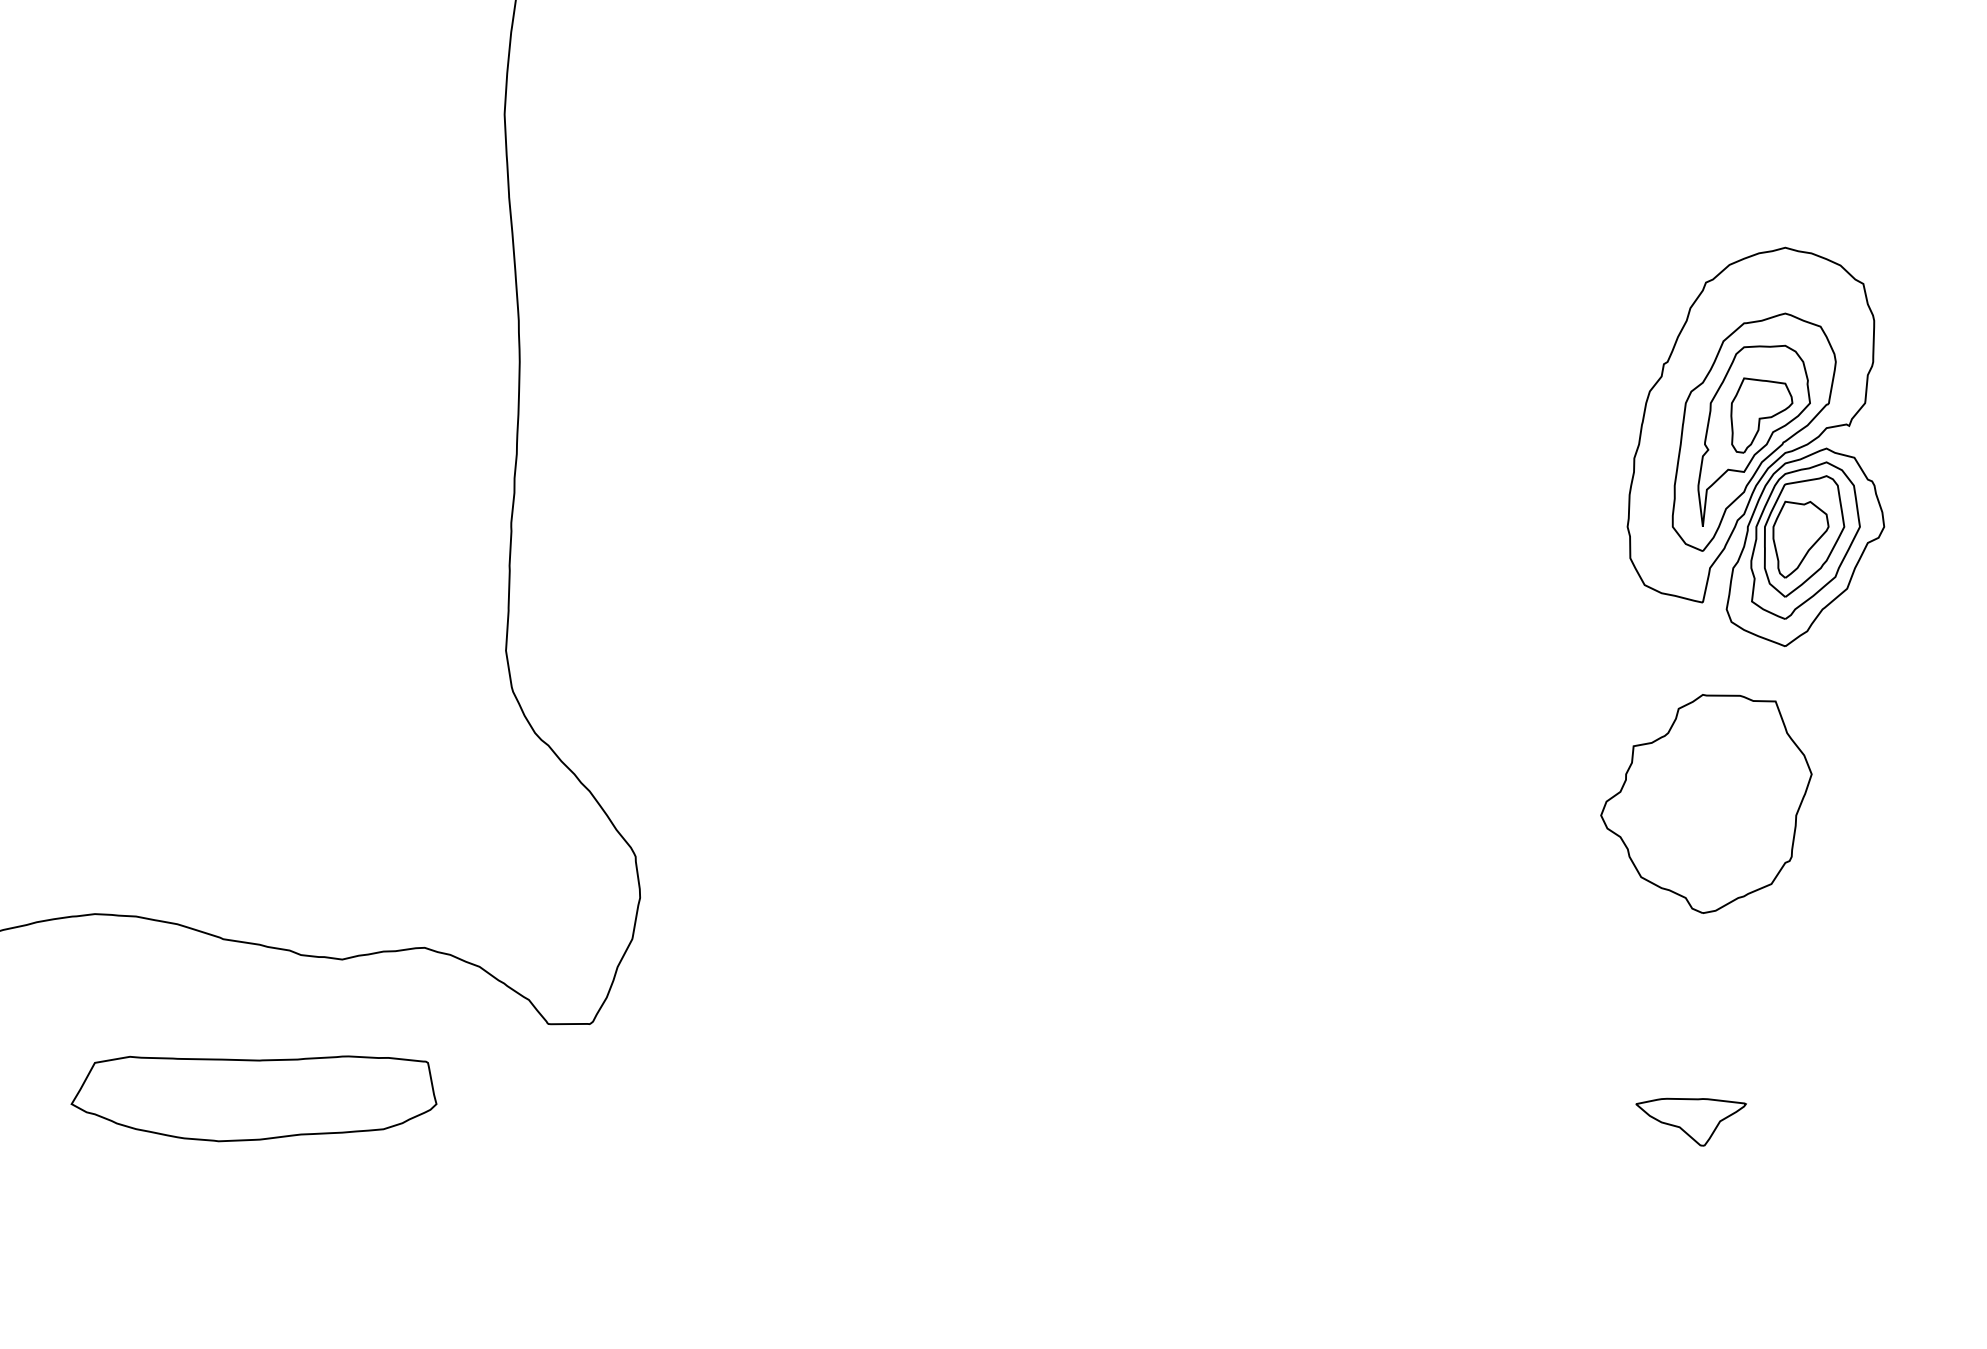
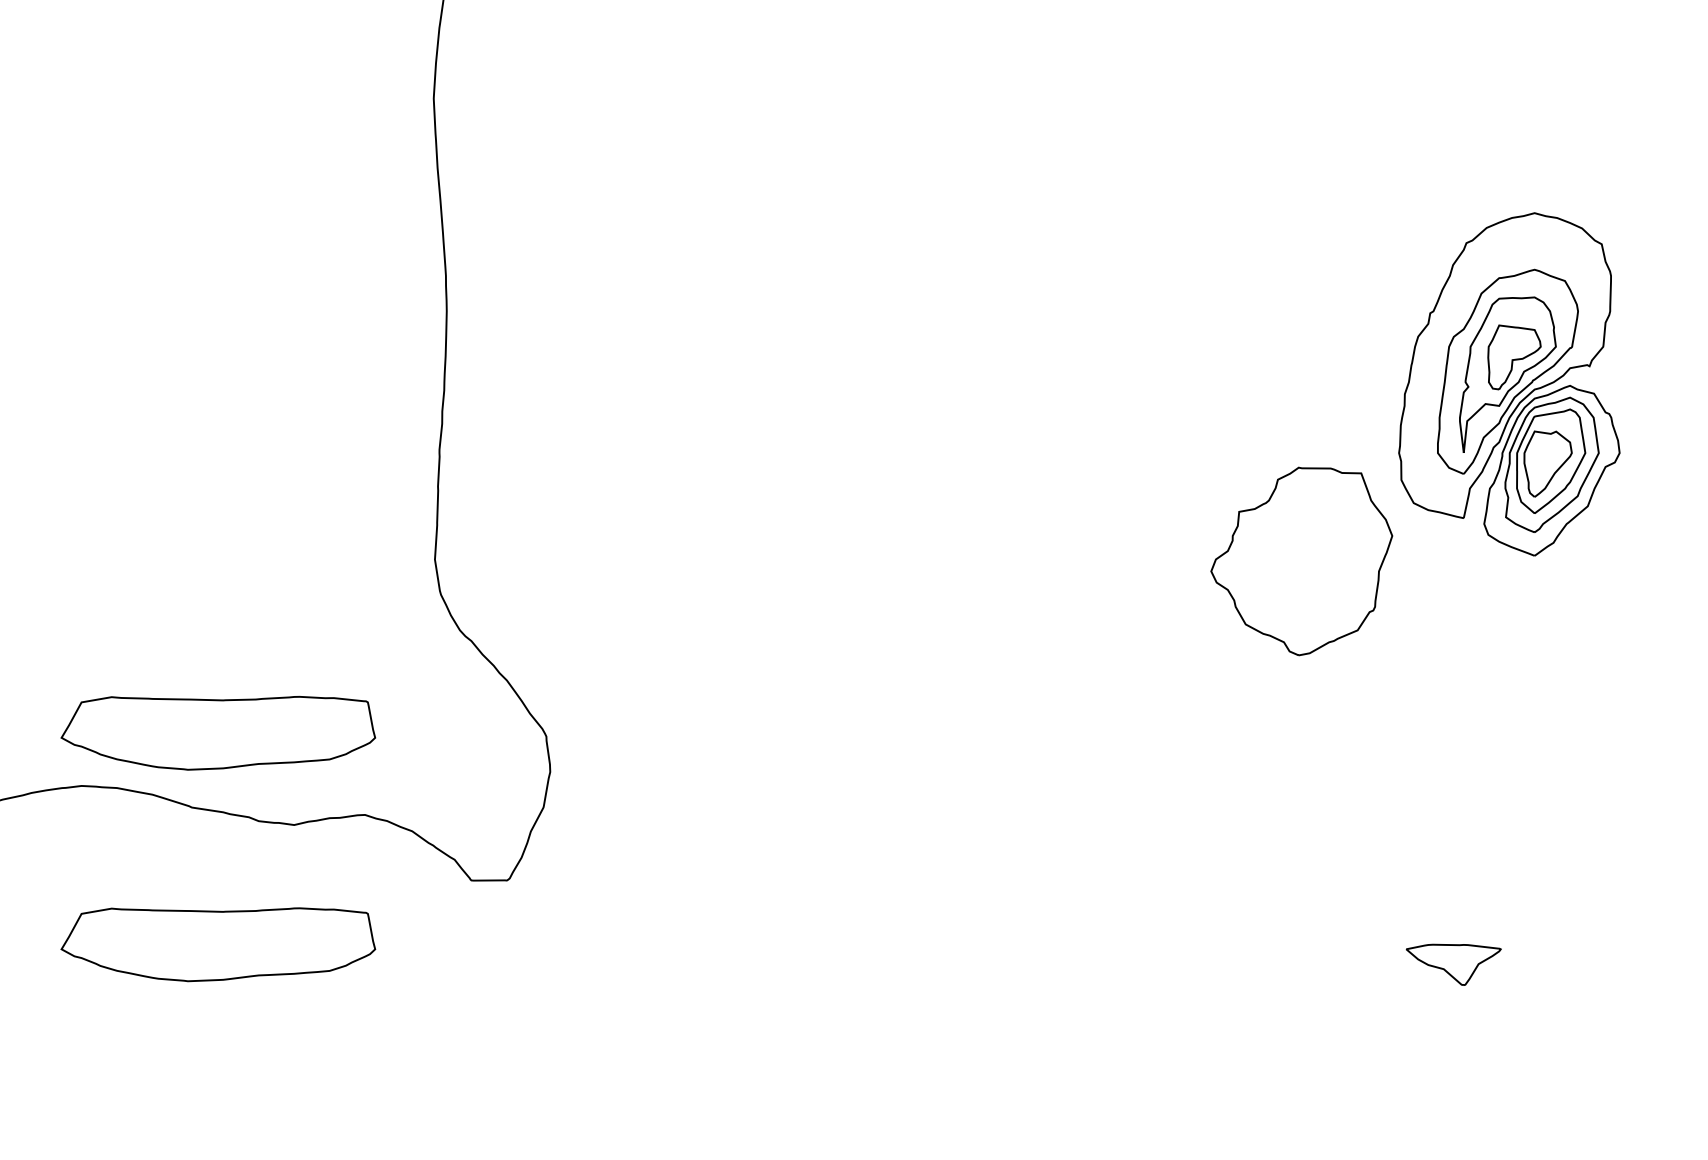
part: (1706, 803) -> (1301, 561), moved
part: (253, 852) -> (217, 733), added

